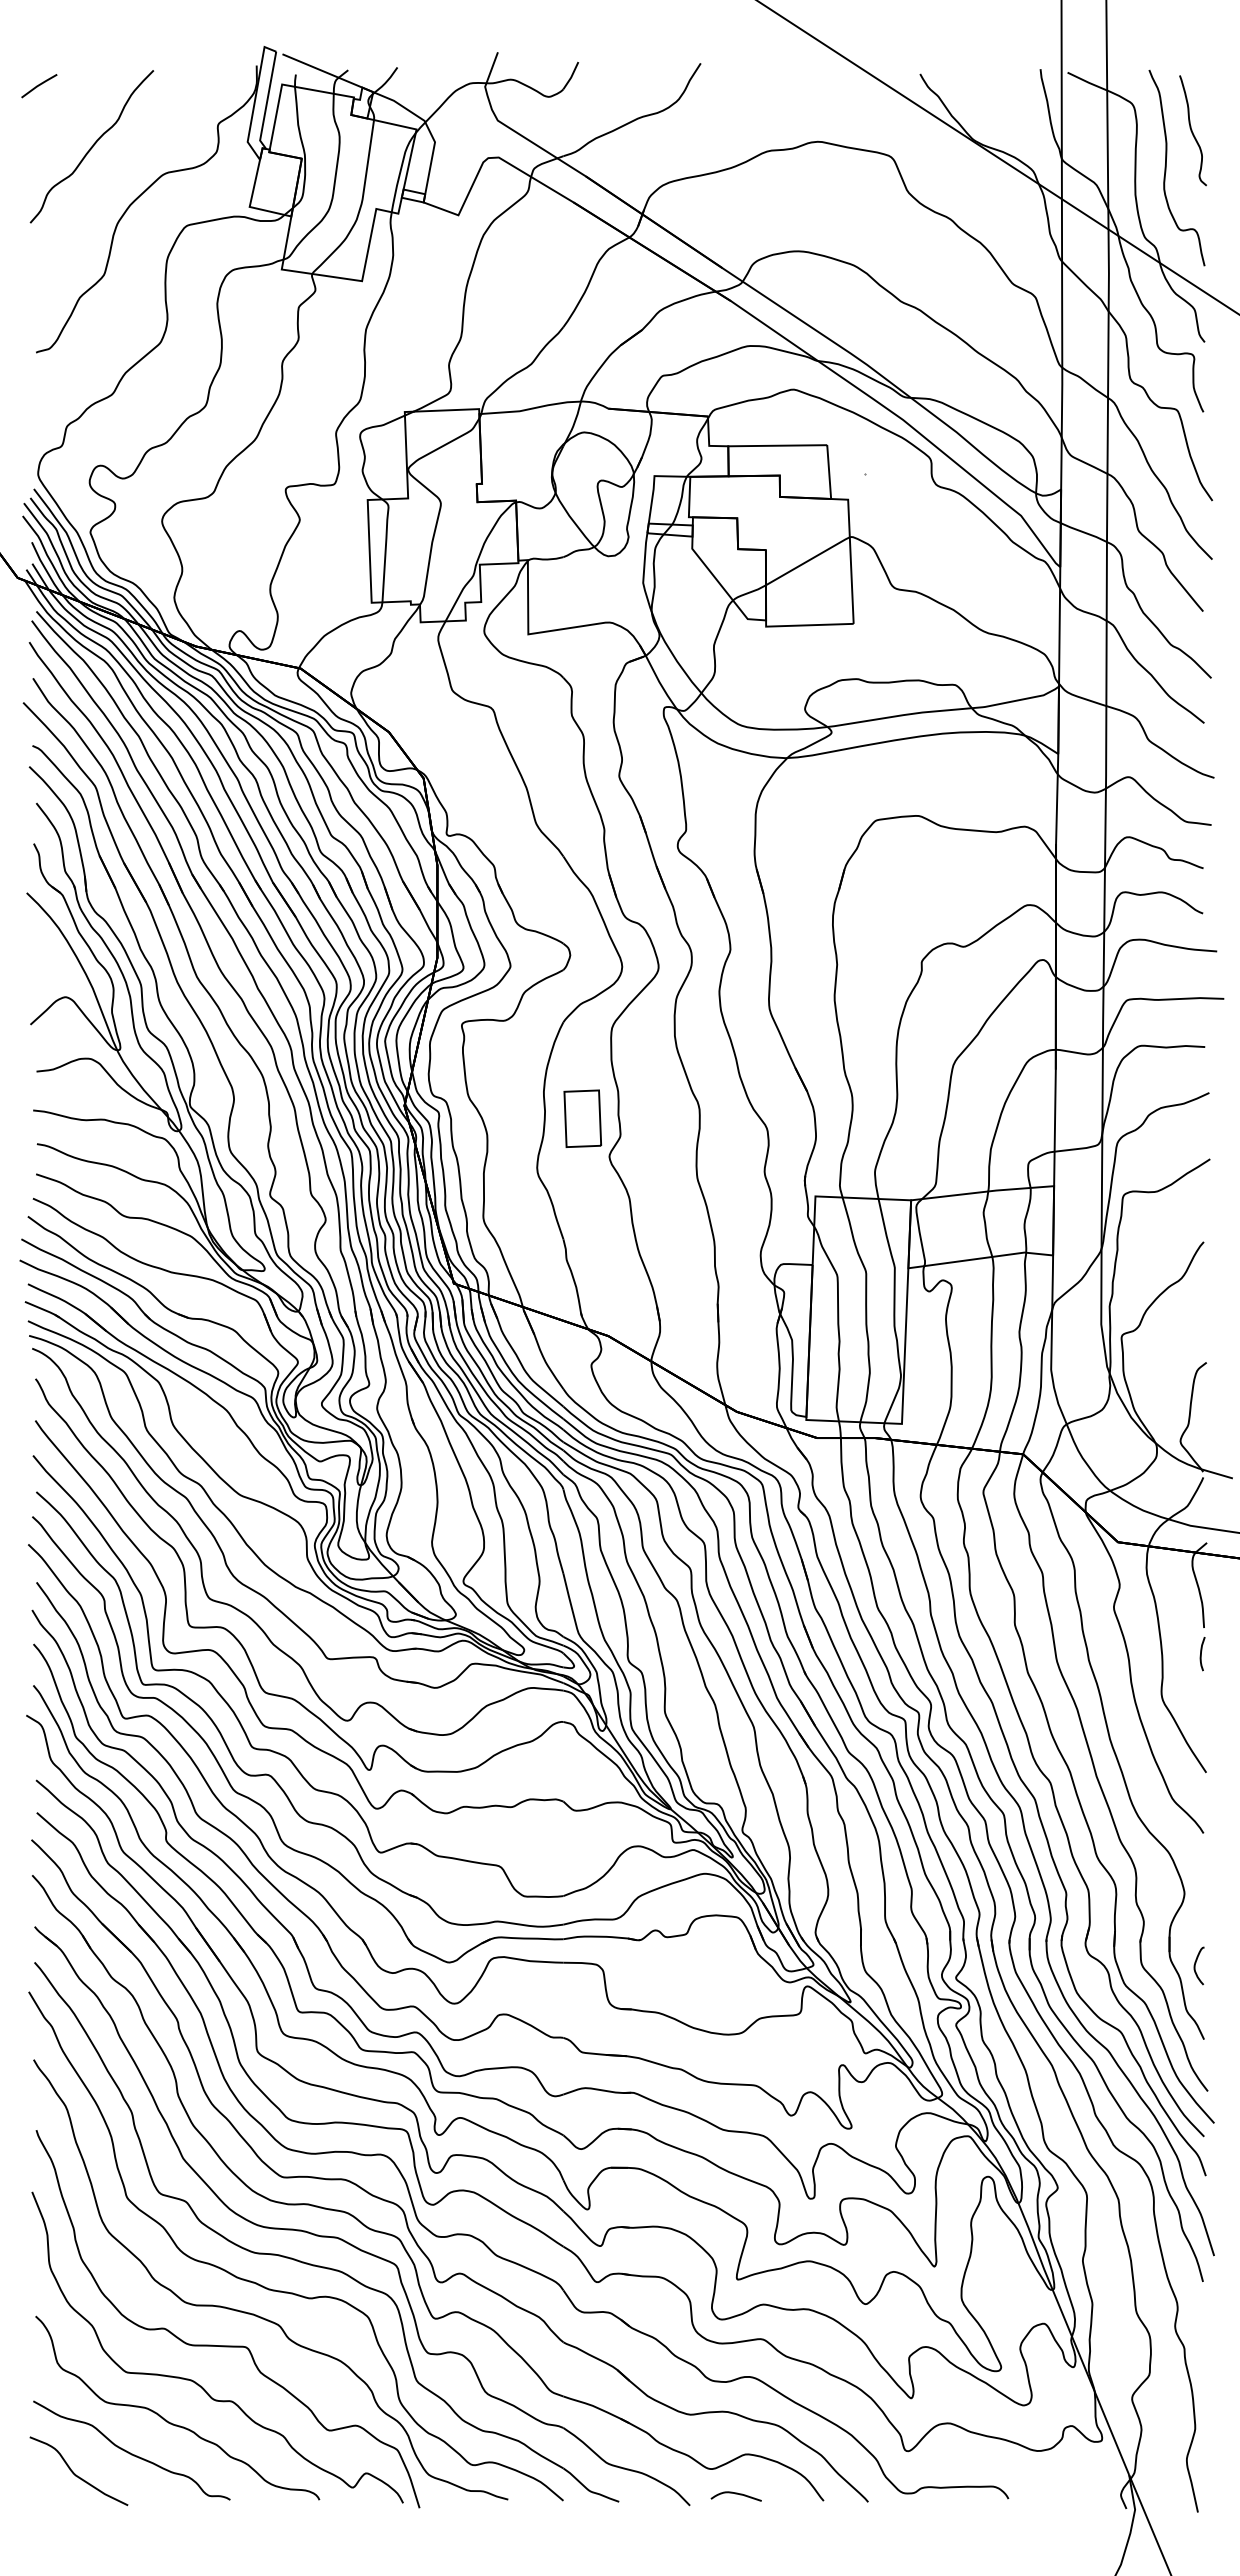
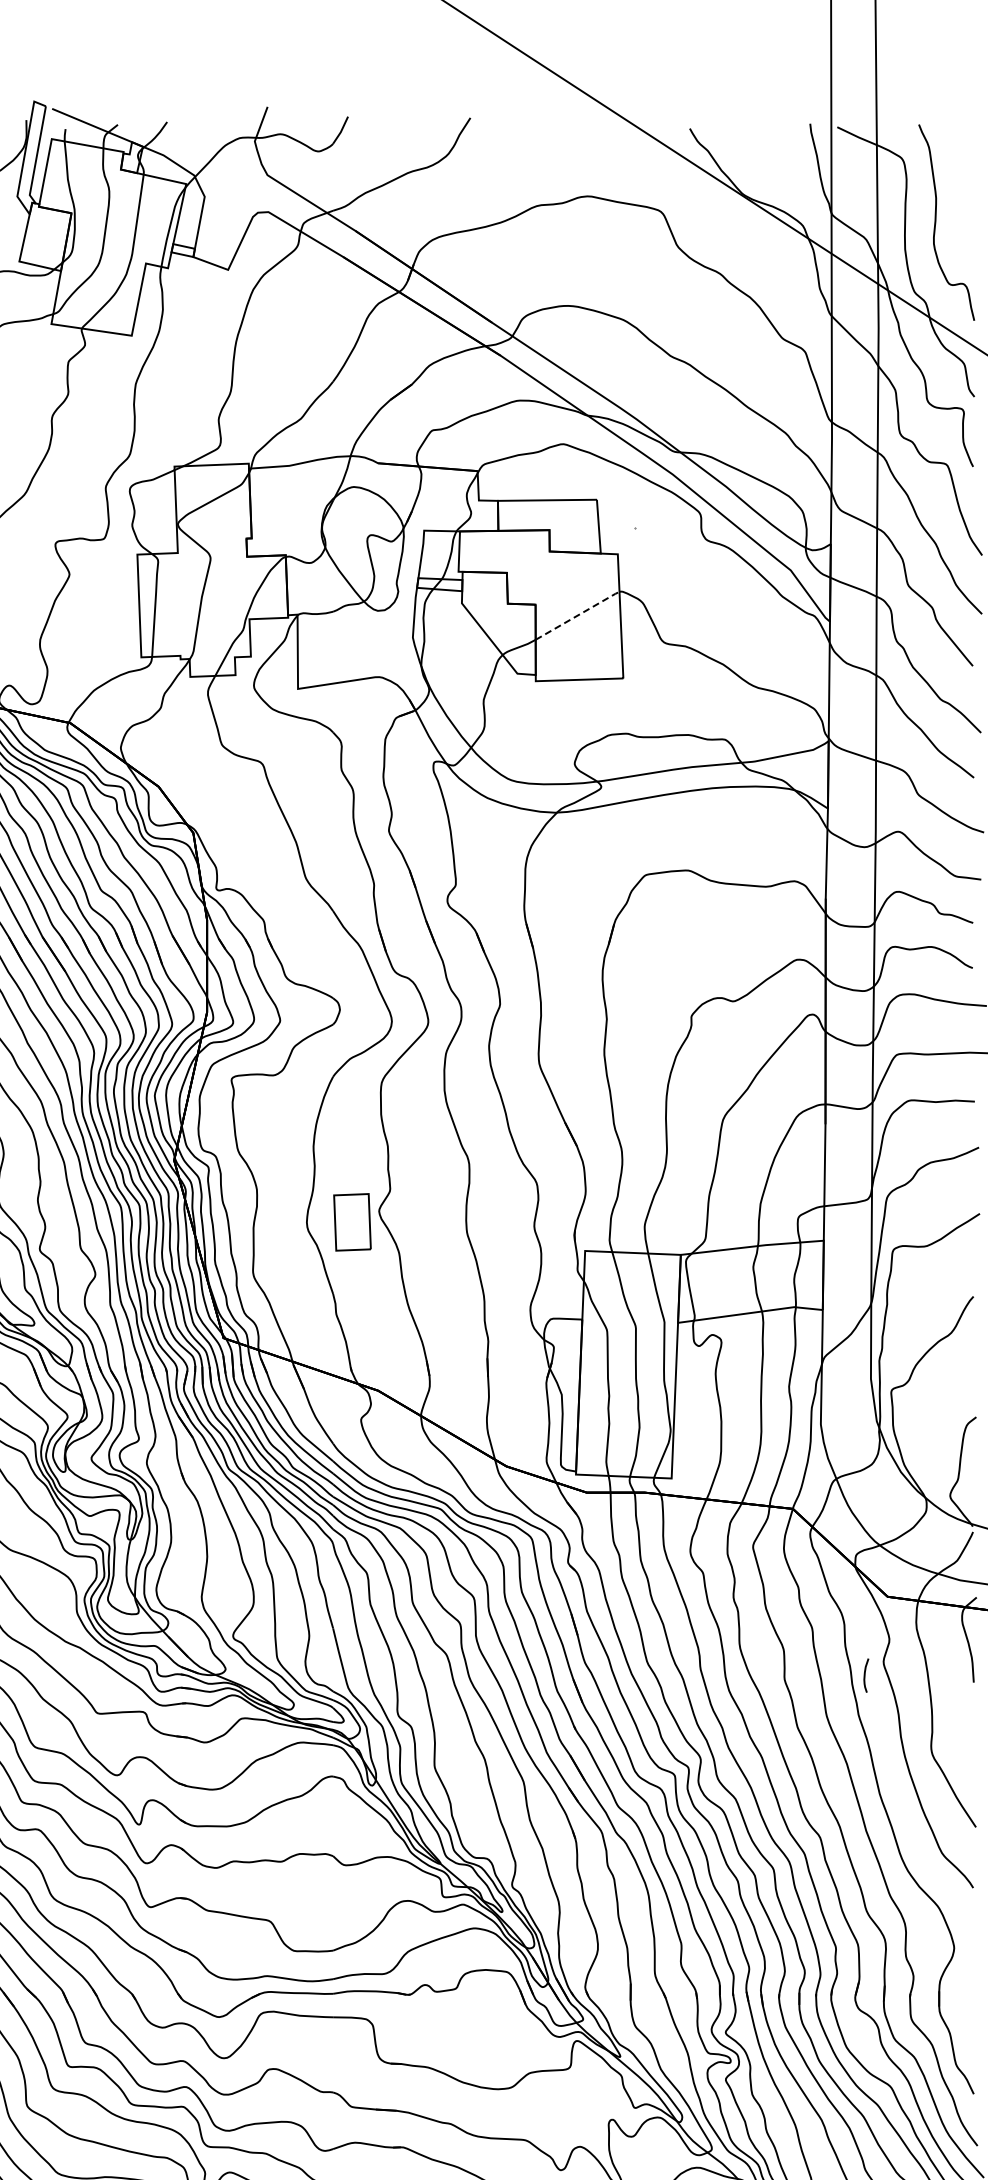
curve: (1192, 130) -> (962, 185), removed
line: (808, 560) -> (578, 615), solid -> dashed
part: (582, 1118) -> (352, 1222), moved
curve: (1201, 1654) -> (865, 1676), moved
curve: (1196, 1963) -> (966, 2018), removed

